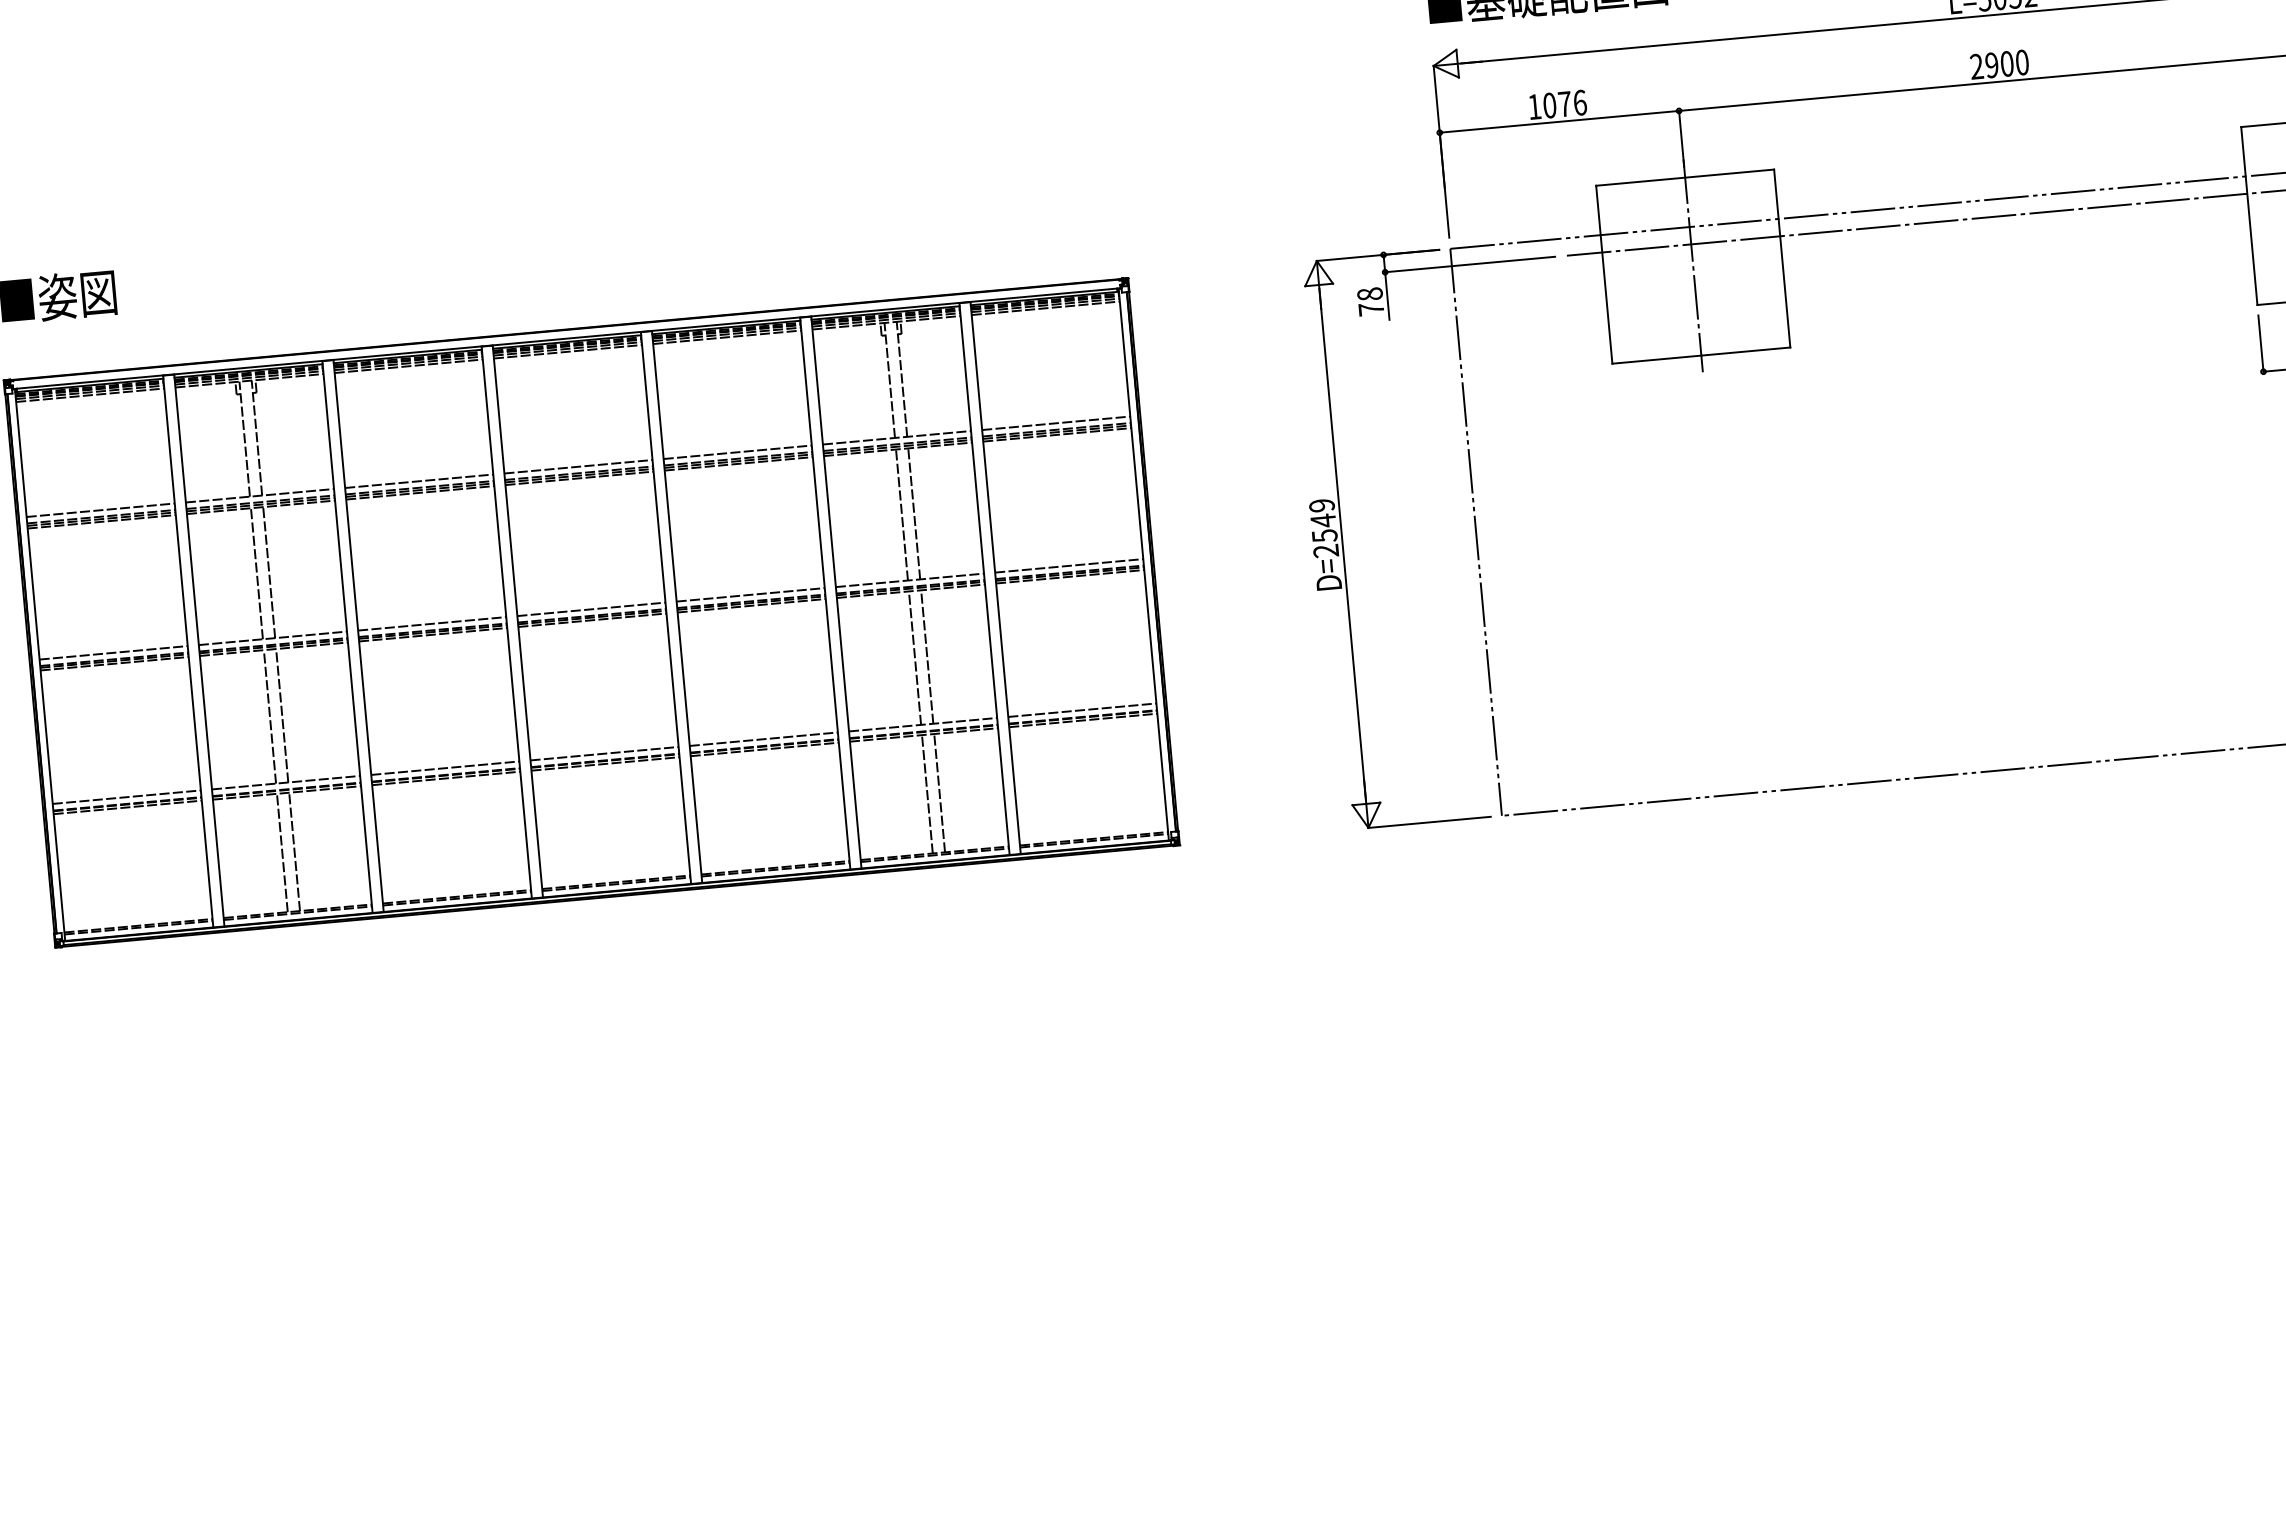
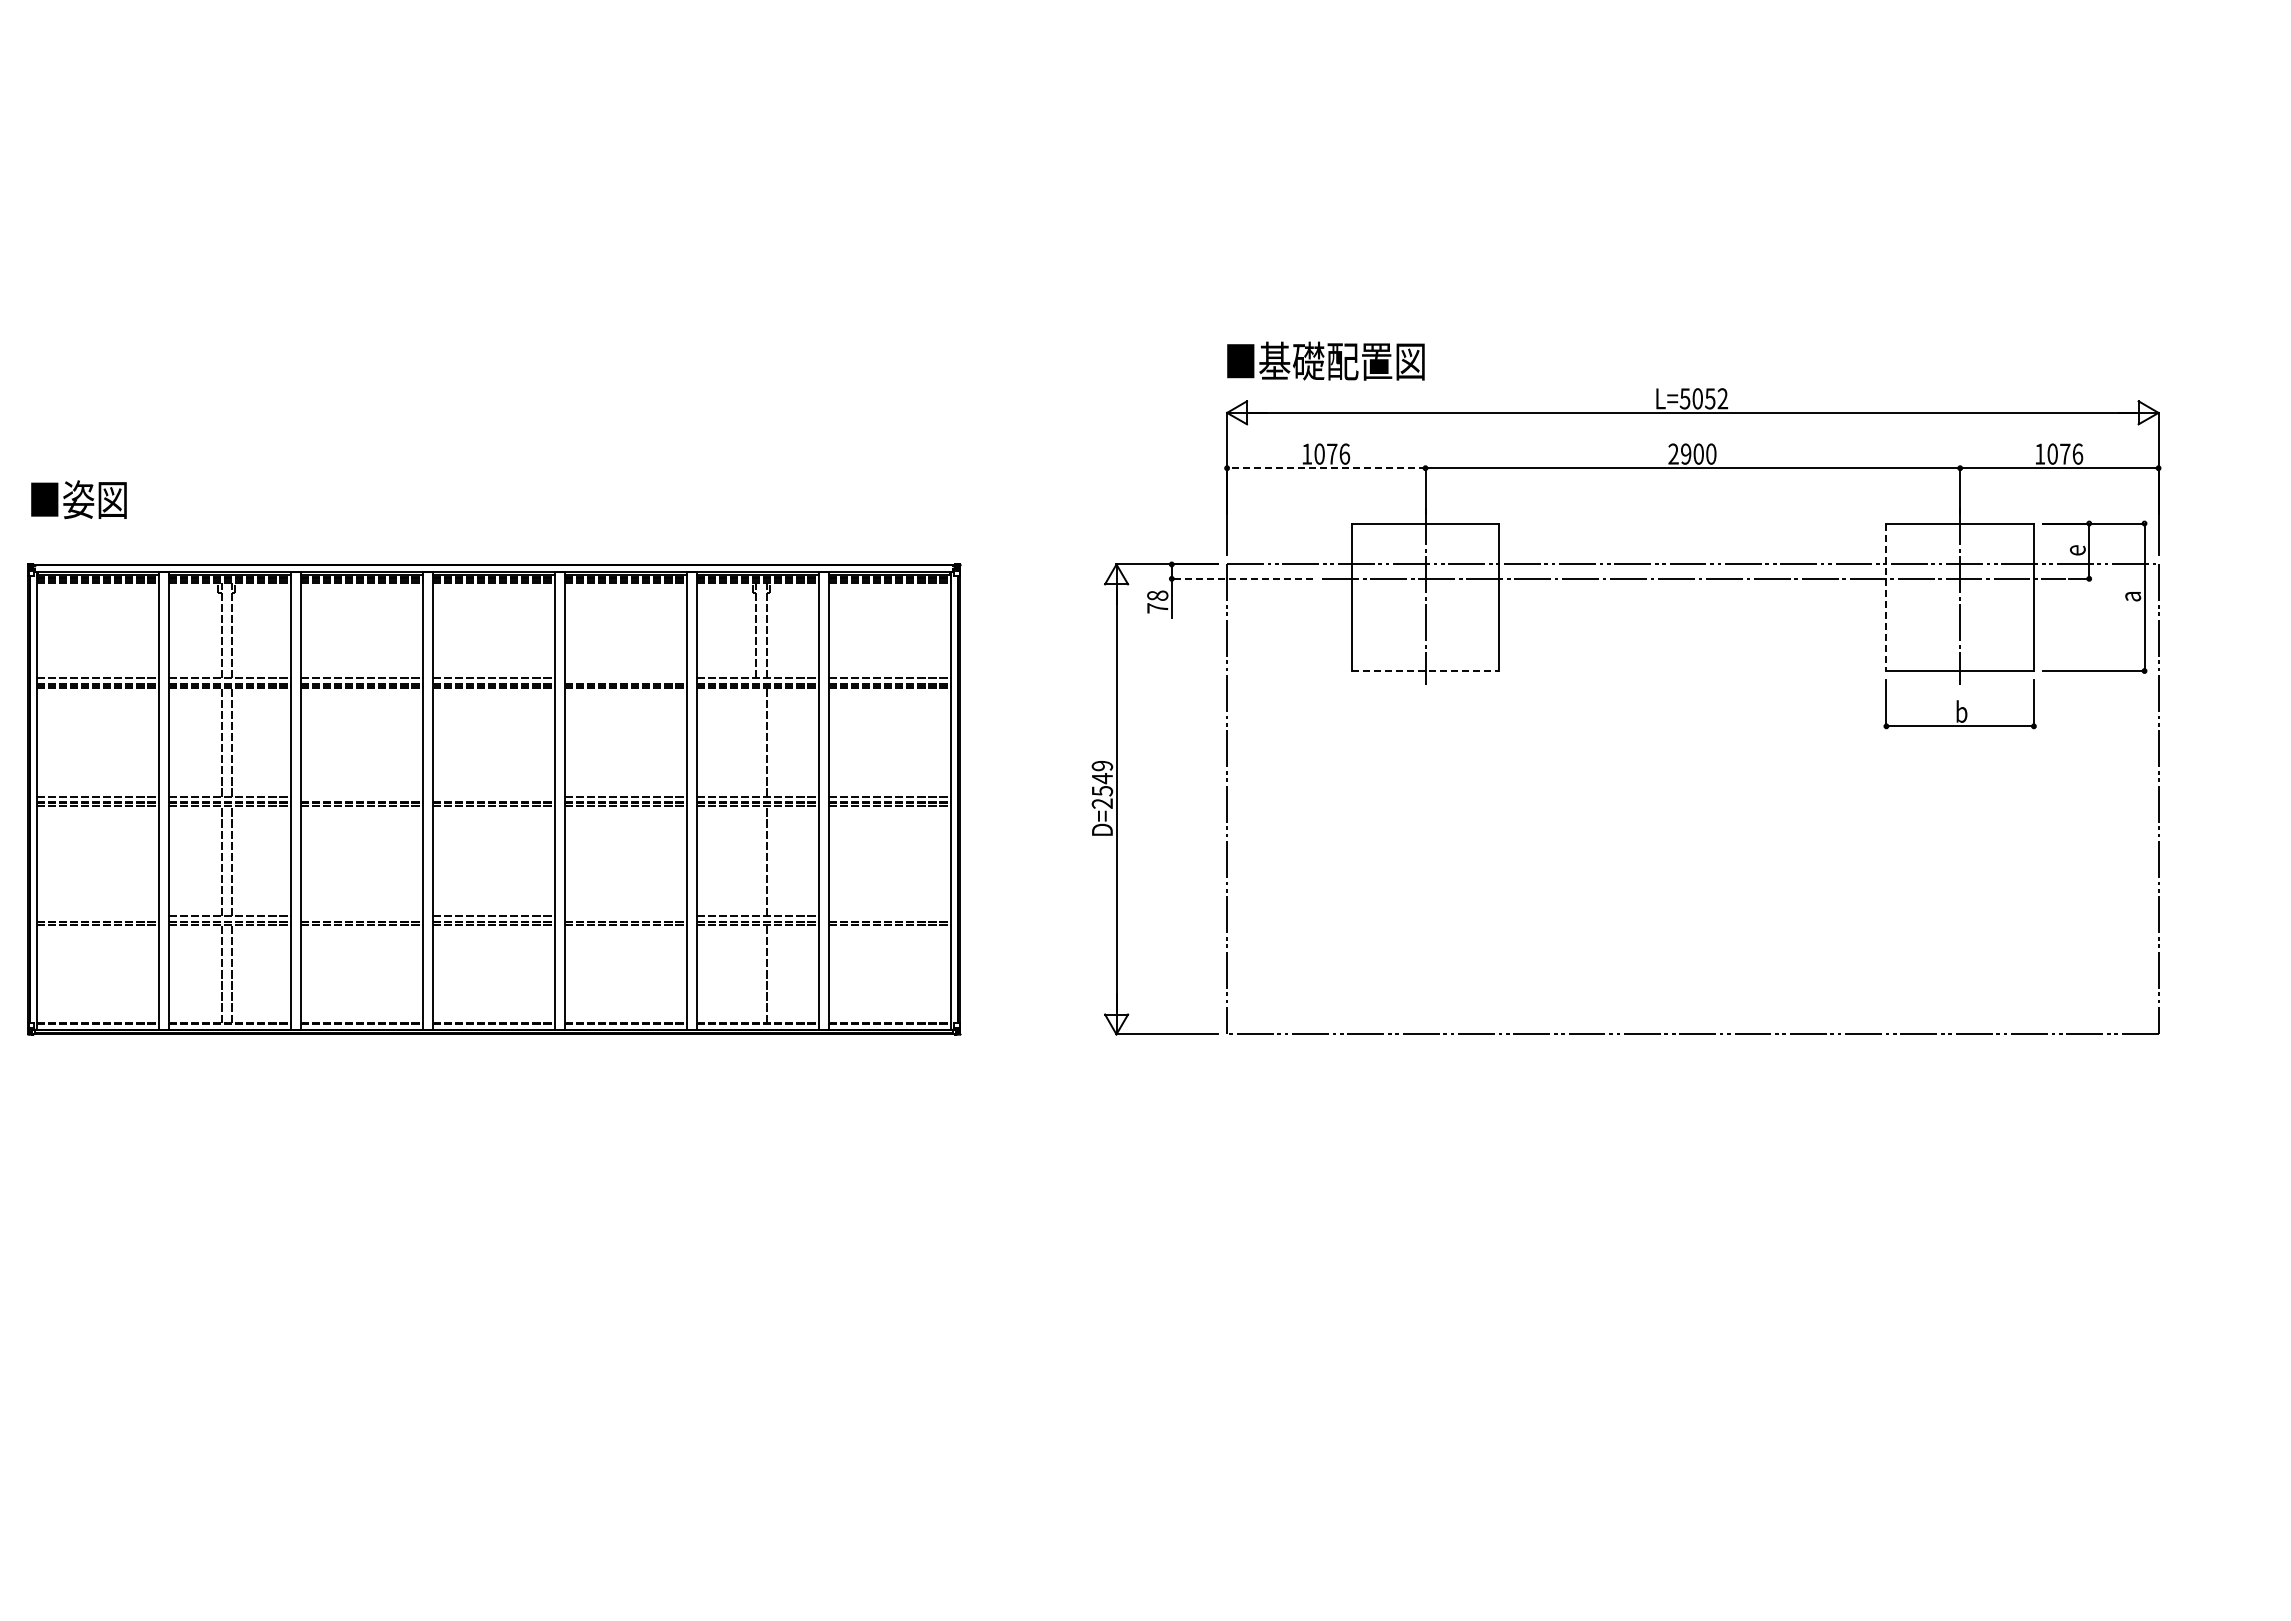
line: (1558, 122) -> (1325, 468), solid -> dashed
line: (2249, 216) -> (1886, 597), solid -> dashed
line: (1470, 264) -> (1242, 578), solid -> dashed
line: (1701, 356) -> (1425, 671), solid -> dashed
line: (737, 452) -> (625, 678), removed
line: (901, 514) -> (756, 741), removed
line: (590, 609) -> (493, 796), removed
line: (431, 623) -> (361, 796), removed
line: (915, 657) -> (756, 860), removed
line: (1081, 710) -> (889, 916), removed
line: (763, 739) -> (625, 916), removed
line: (444, 768) -> (361, 916), removed
line: (927, 793) -> (756, 973), removed
line: (126, 797) -> (97, 916), removed

